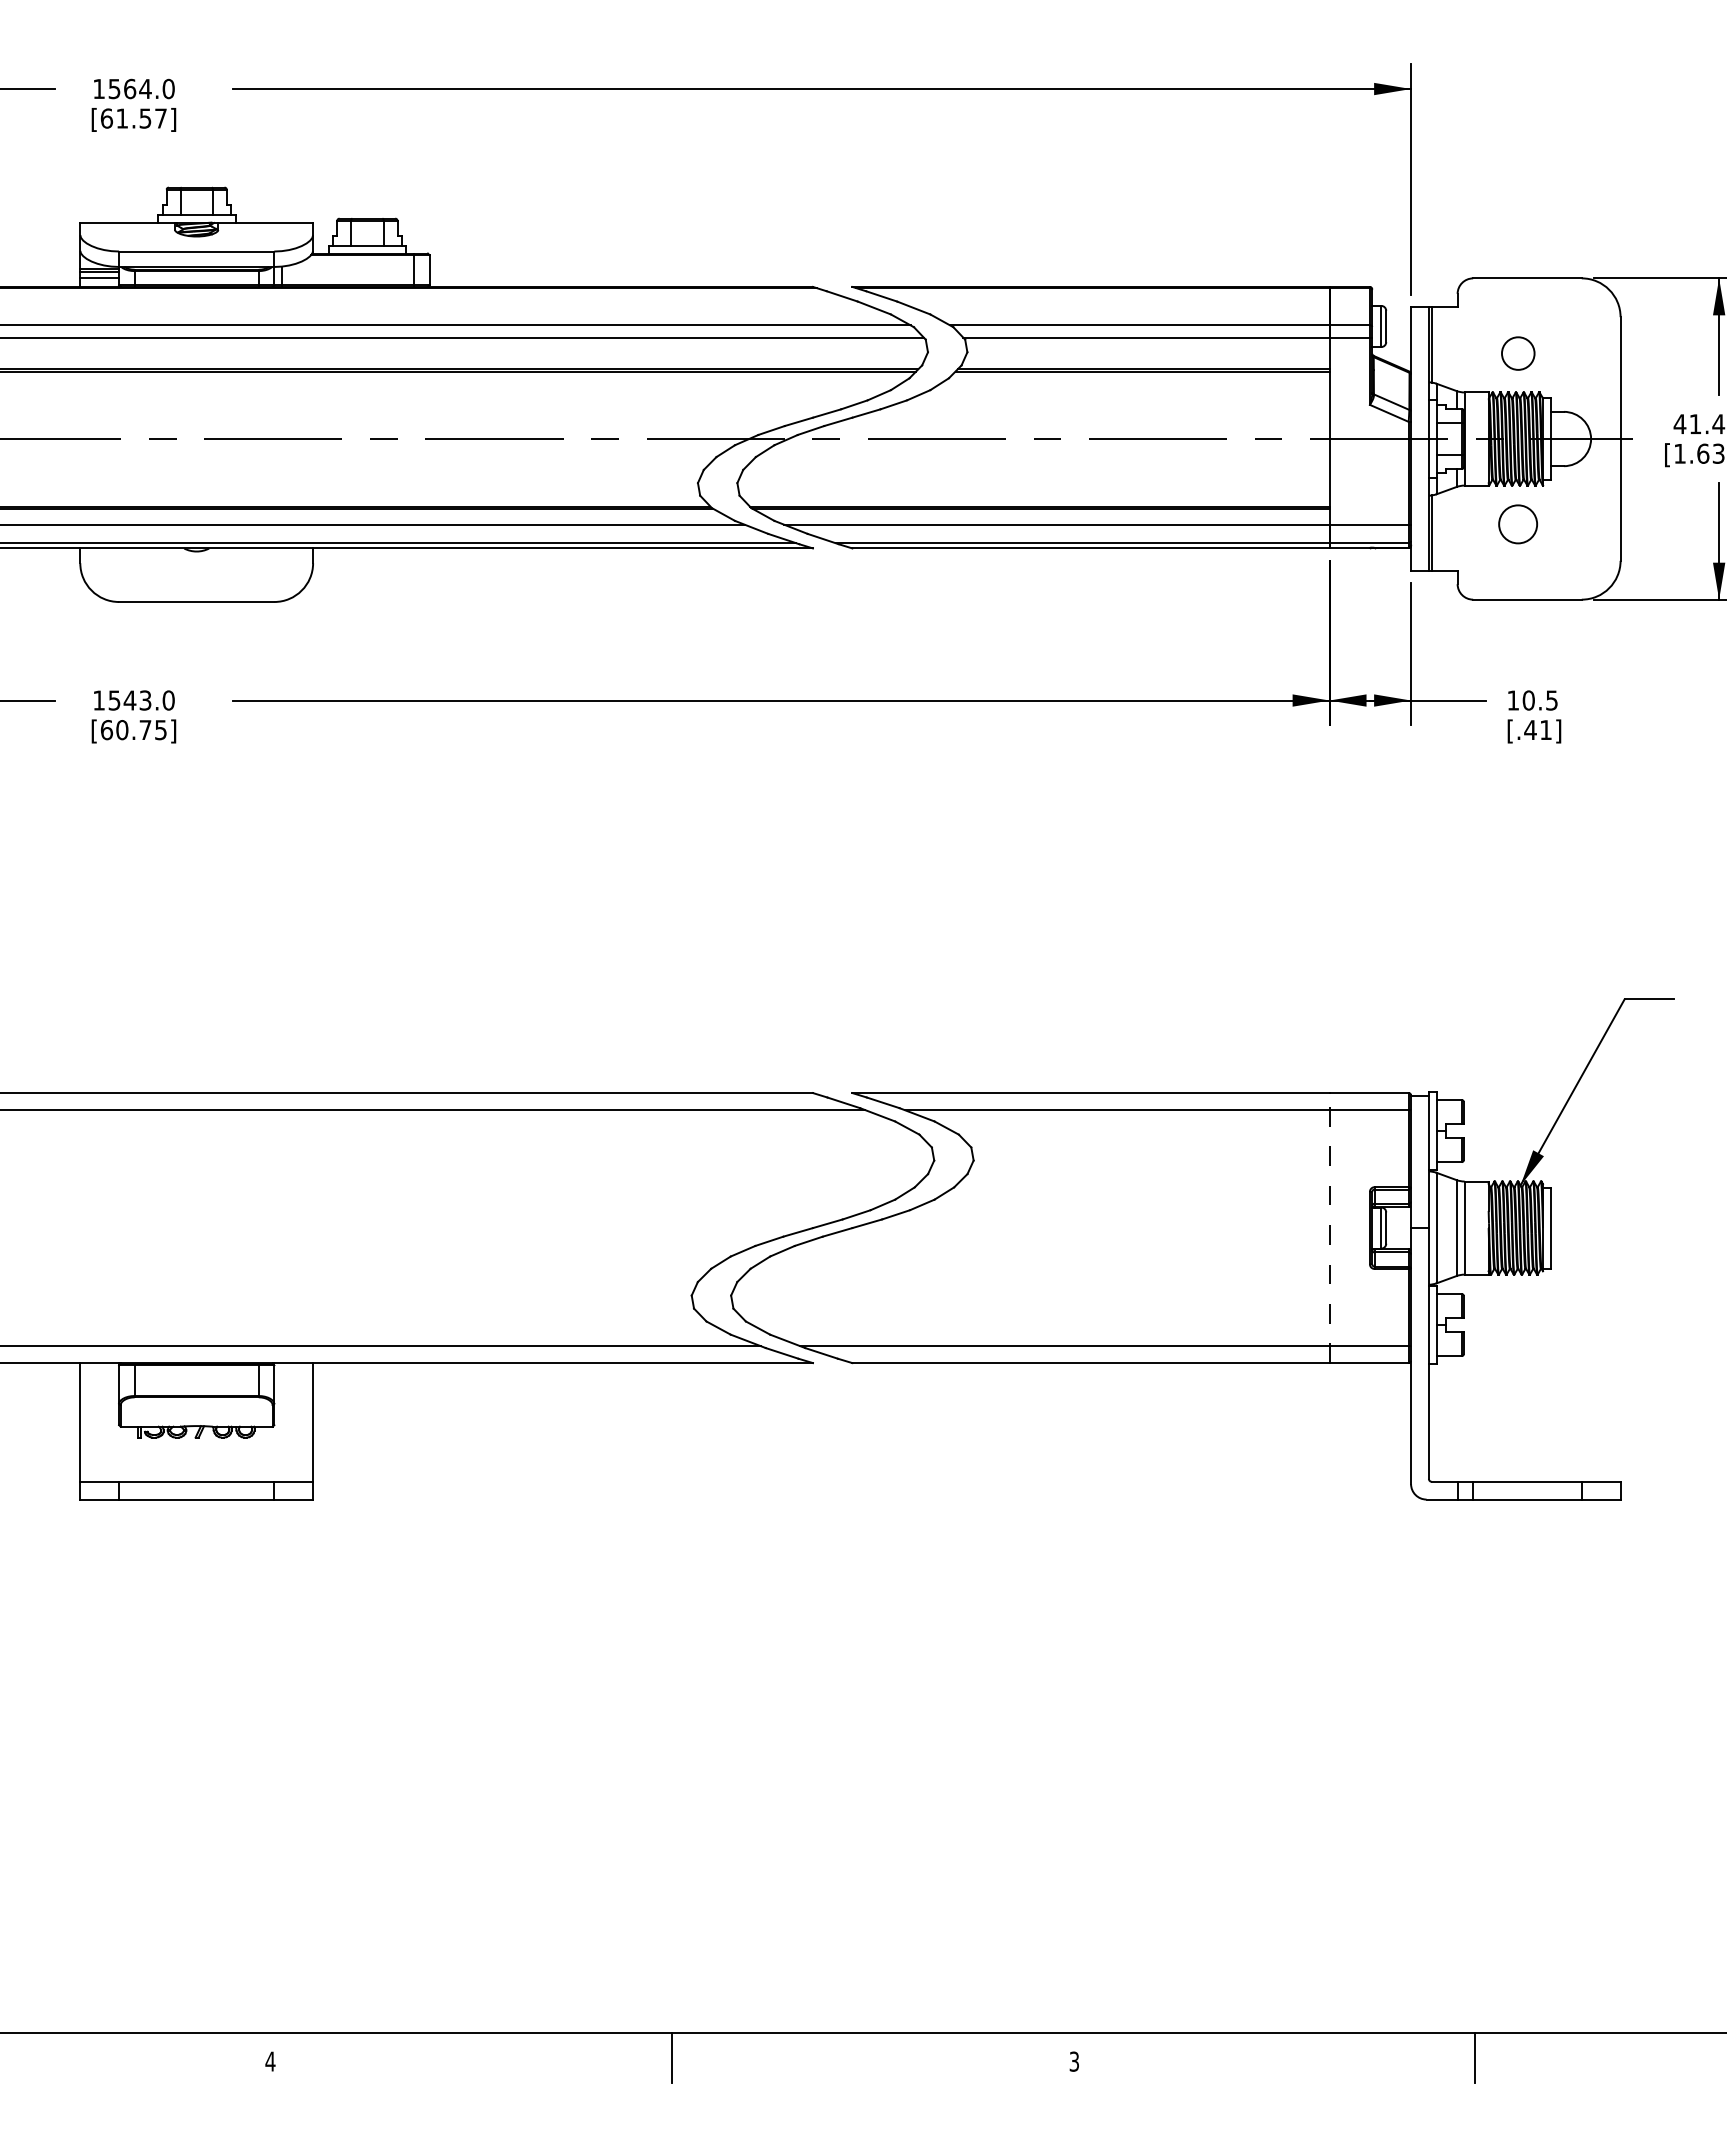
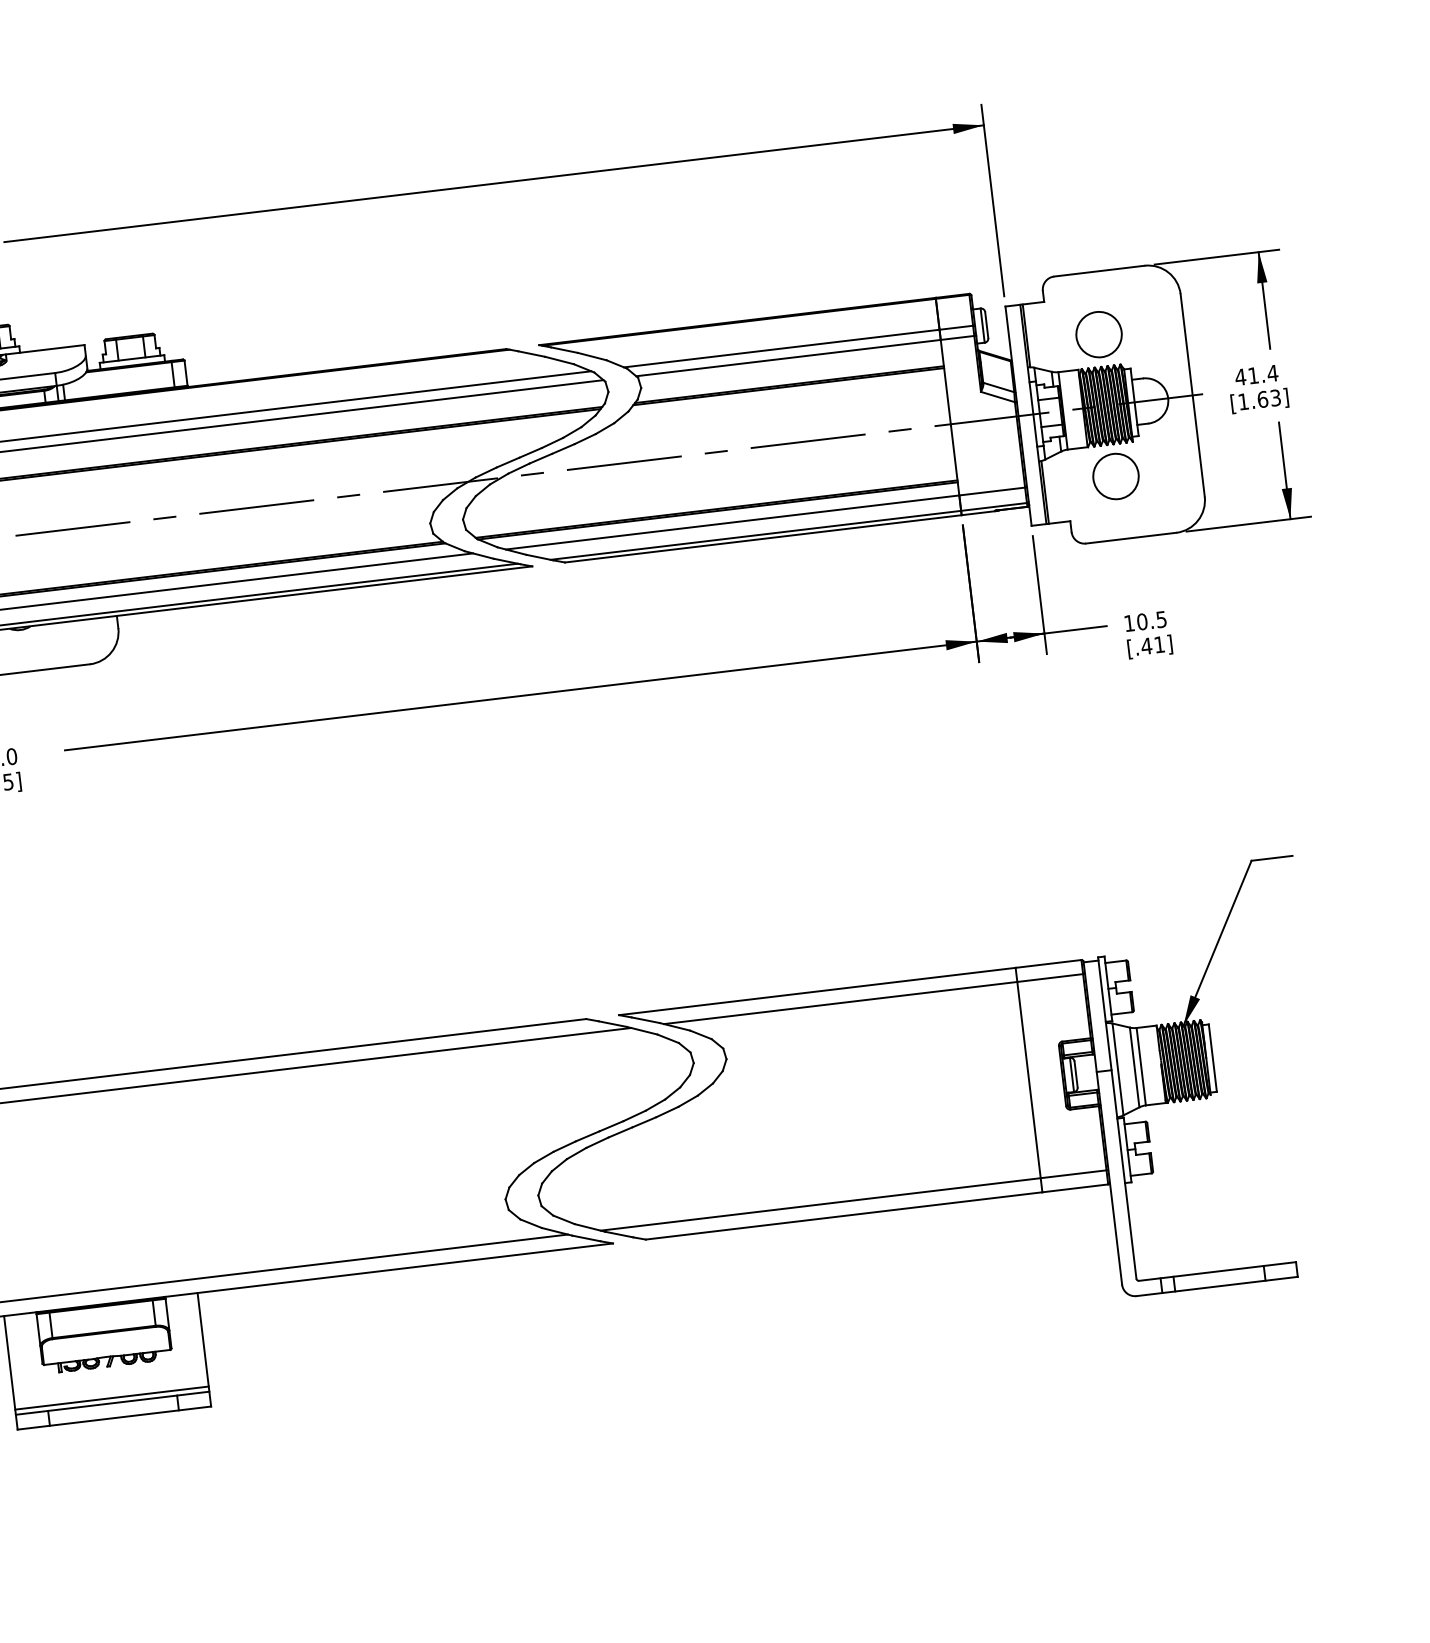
circle: (1518, 353) -> (1099, 334), size x1.67
circle: (1517, 524) -> (1115, 476), size x1.43
line: (1329, 1227) -> (1028, 1079), dashed -> solid
line: (196, 1475) -> (111, 1398), added

